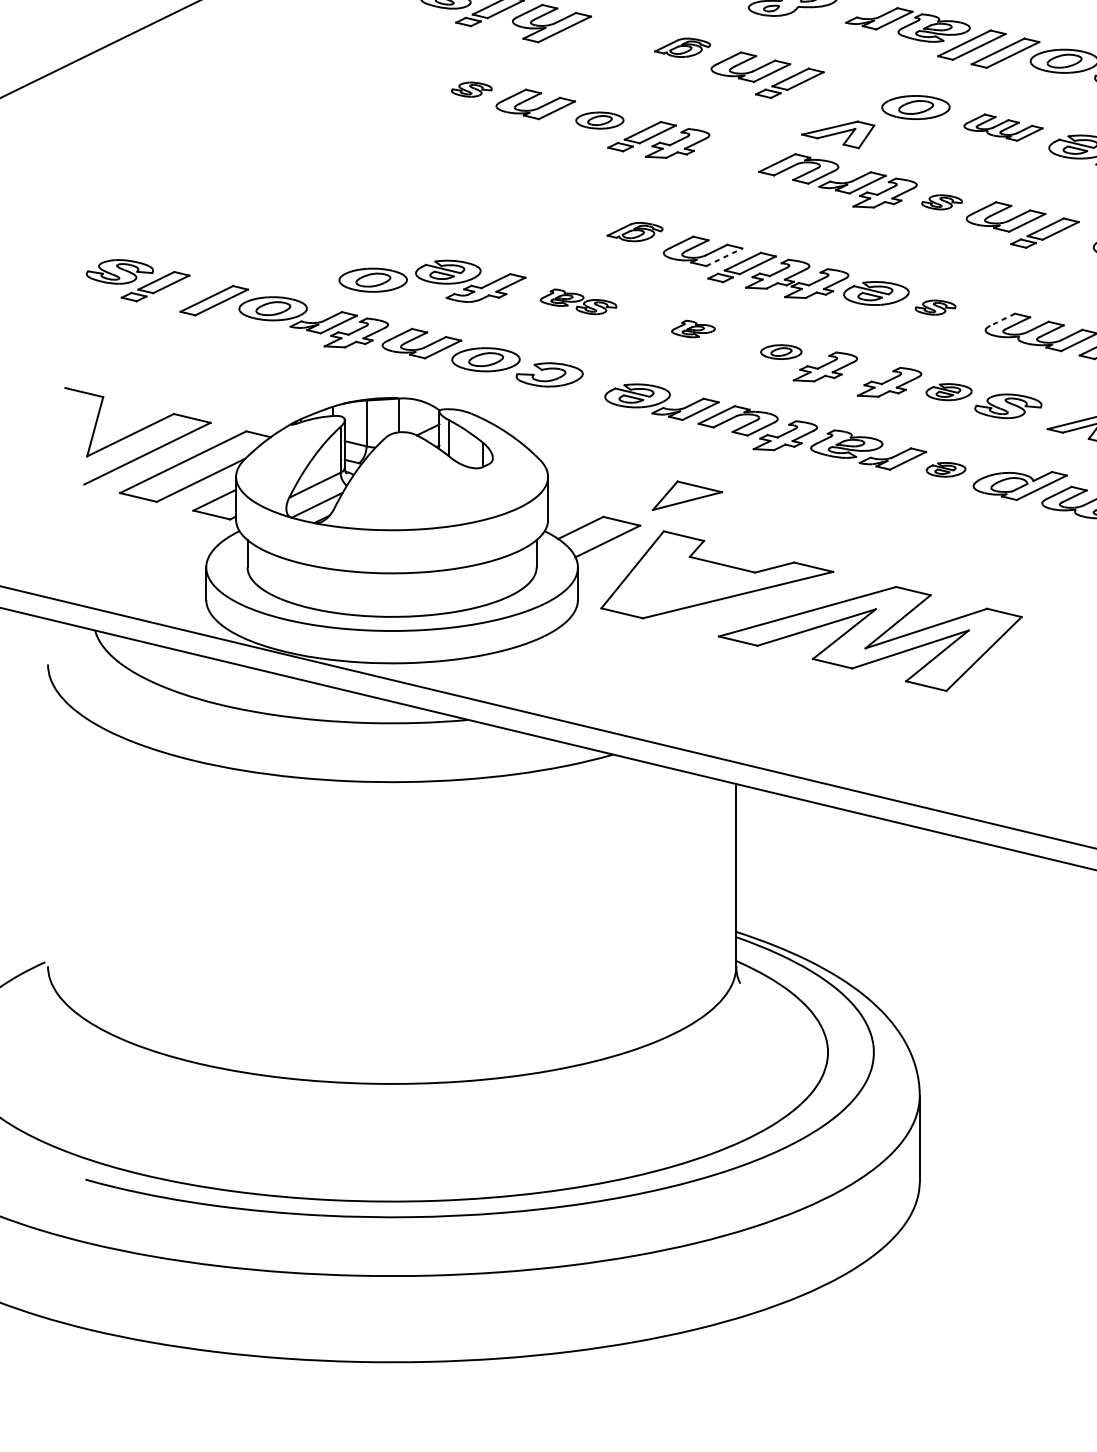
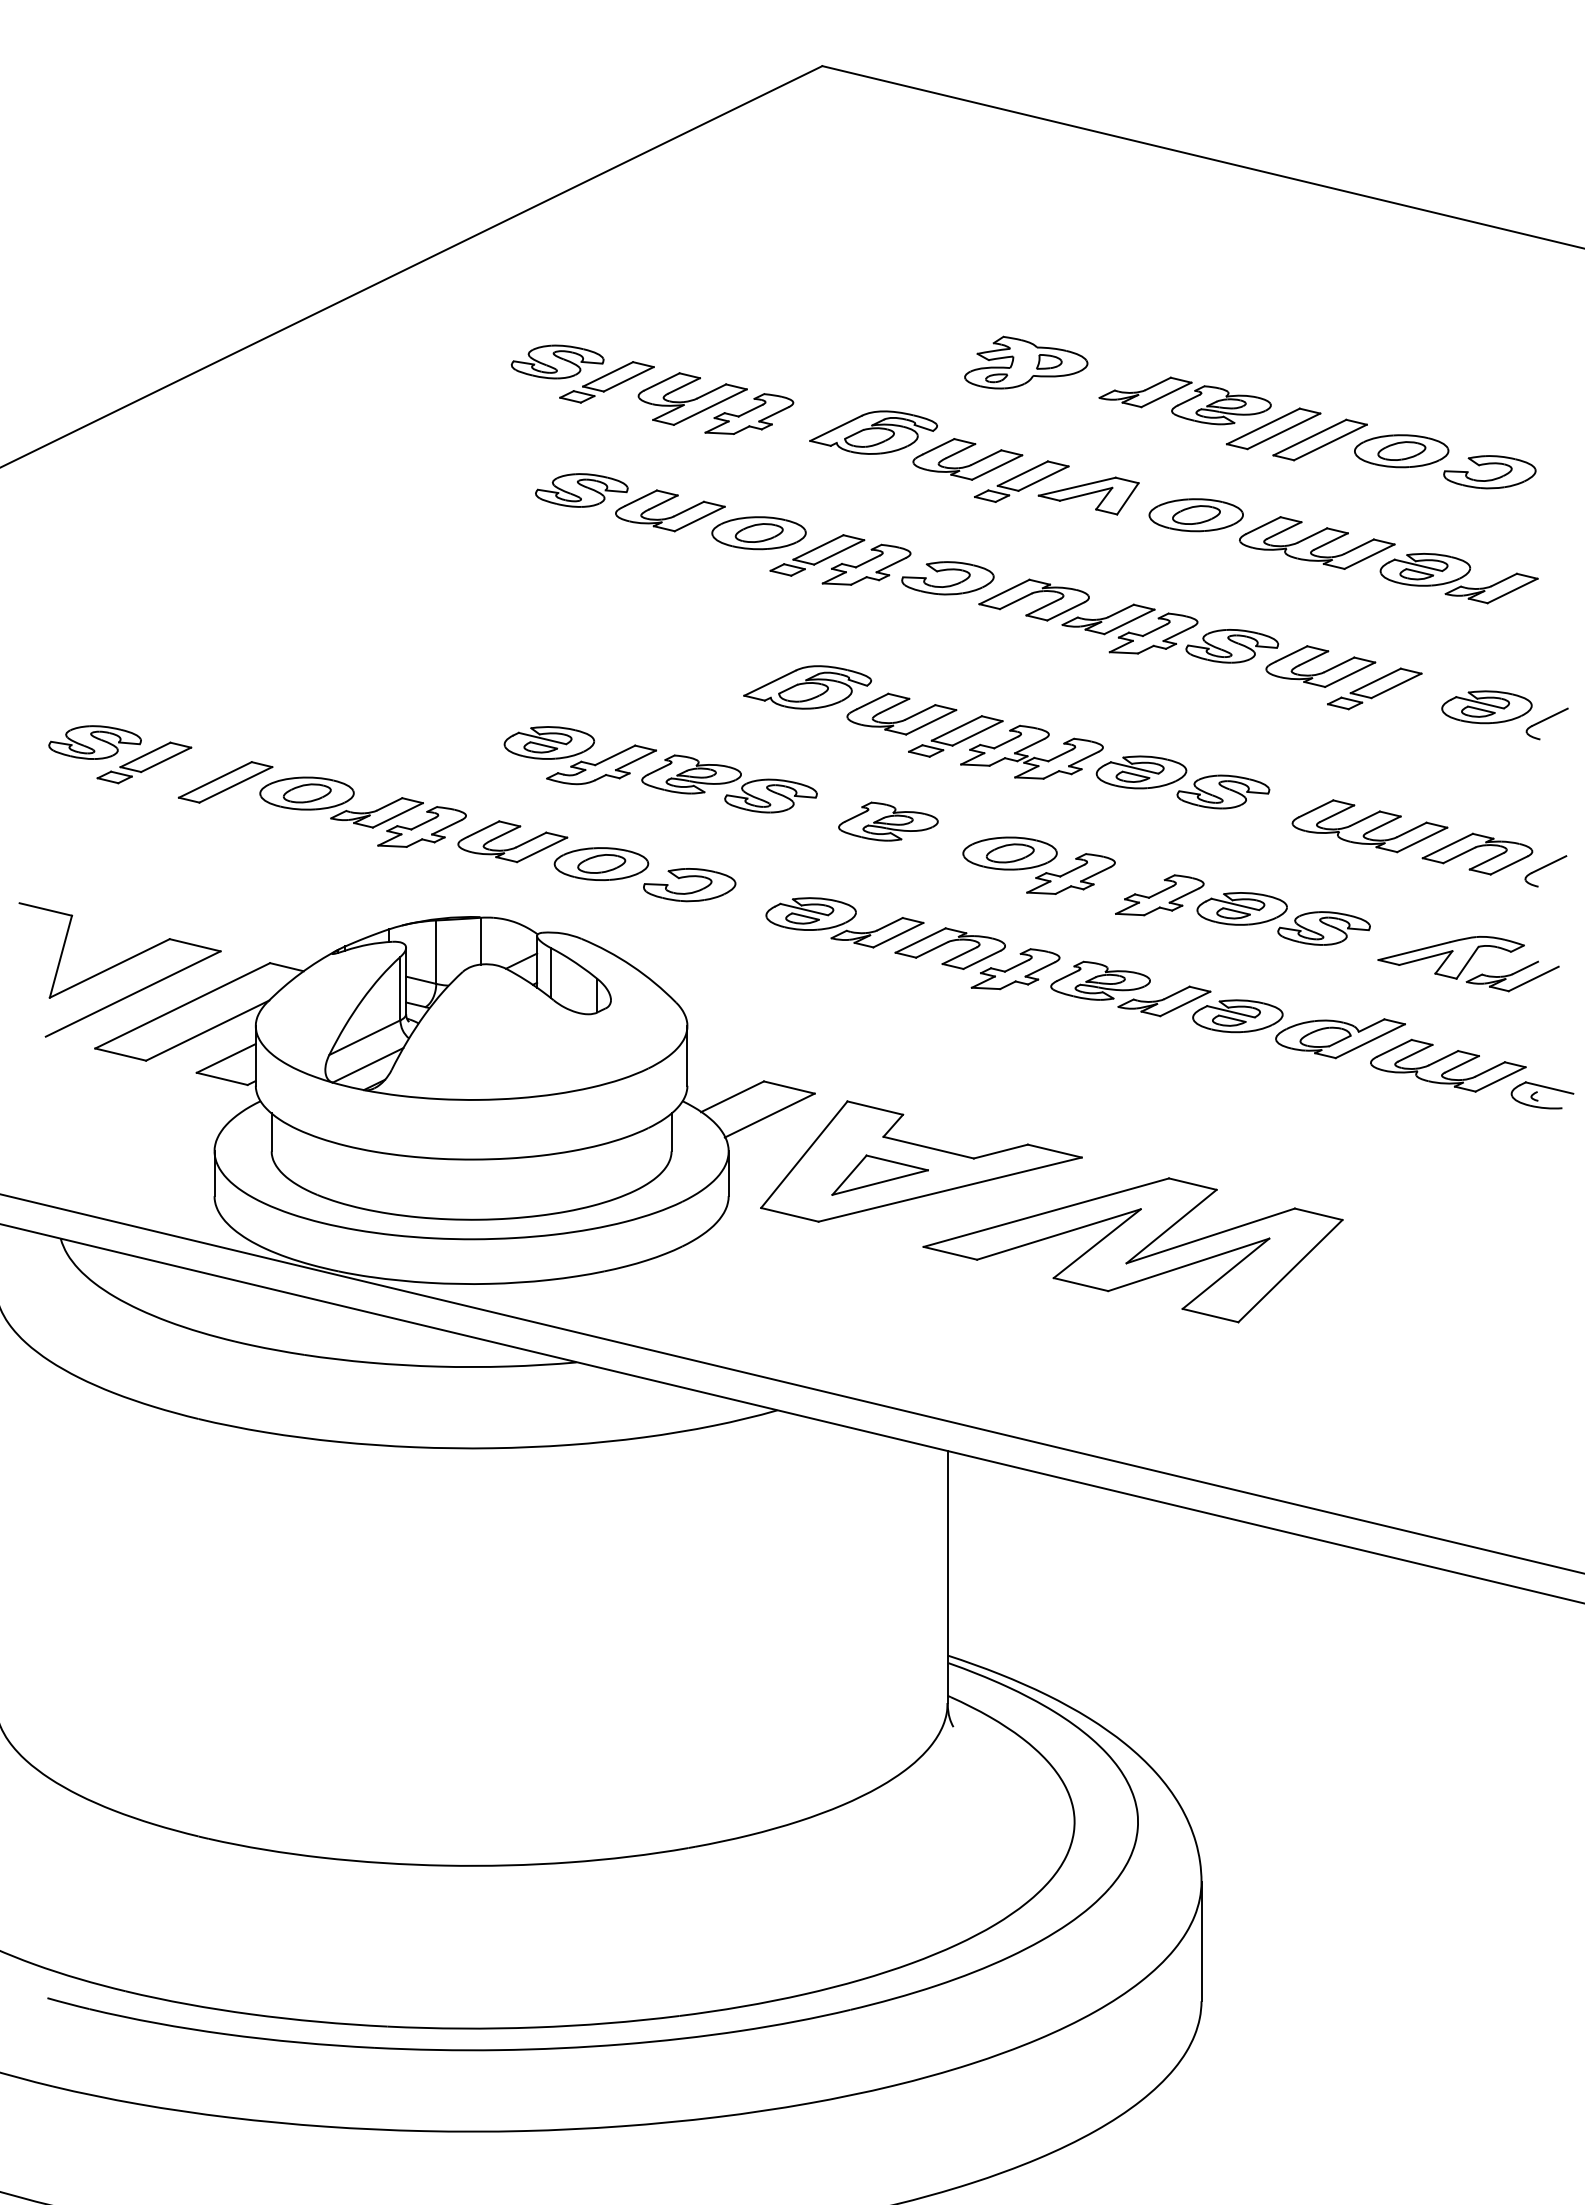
part: (592, 34) -> (749, 413), added
part: (682, 47) -> (873, 432), size x1.67
part: (471, 89) -> (581, 490), size x1.67
part: (599, 120) -> (758, 533), size x1.43
part: (1003, 127) -> (1317, 542), size x1.43
part: (838, 134) -> (1088, 495), moved
part: (736, 158) -> (947, 585), added
part: (942, 202) -> (1232, 646), size x1.67
part: (634, 232) -> (807, 687), size x1.67
line: (724, 257) -> (931, 722), dashed -> solid
part: (373, 279) -> (445, 753), removed
part: (578, 301) -> (729, 783), size x1.67
part: (935, 307) -> (1223, 791), size x1.67
line: (1002, 320) -> (1315, 809), dashed -> solid
part: (693, 328) -> (888, 821), size x1.67
part: (780, 352) -> (1009, 853), size x1.67
part: (948, 391) -> (1241, 908), size x1.43
part: (945, 469) -> (1237, 1016), size x1.67
part: (686, 495) -> (879, 1174), moved

